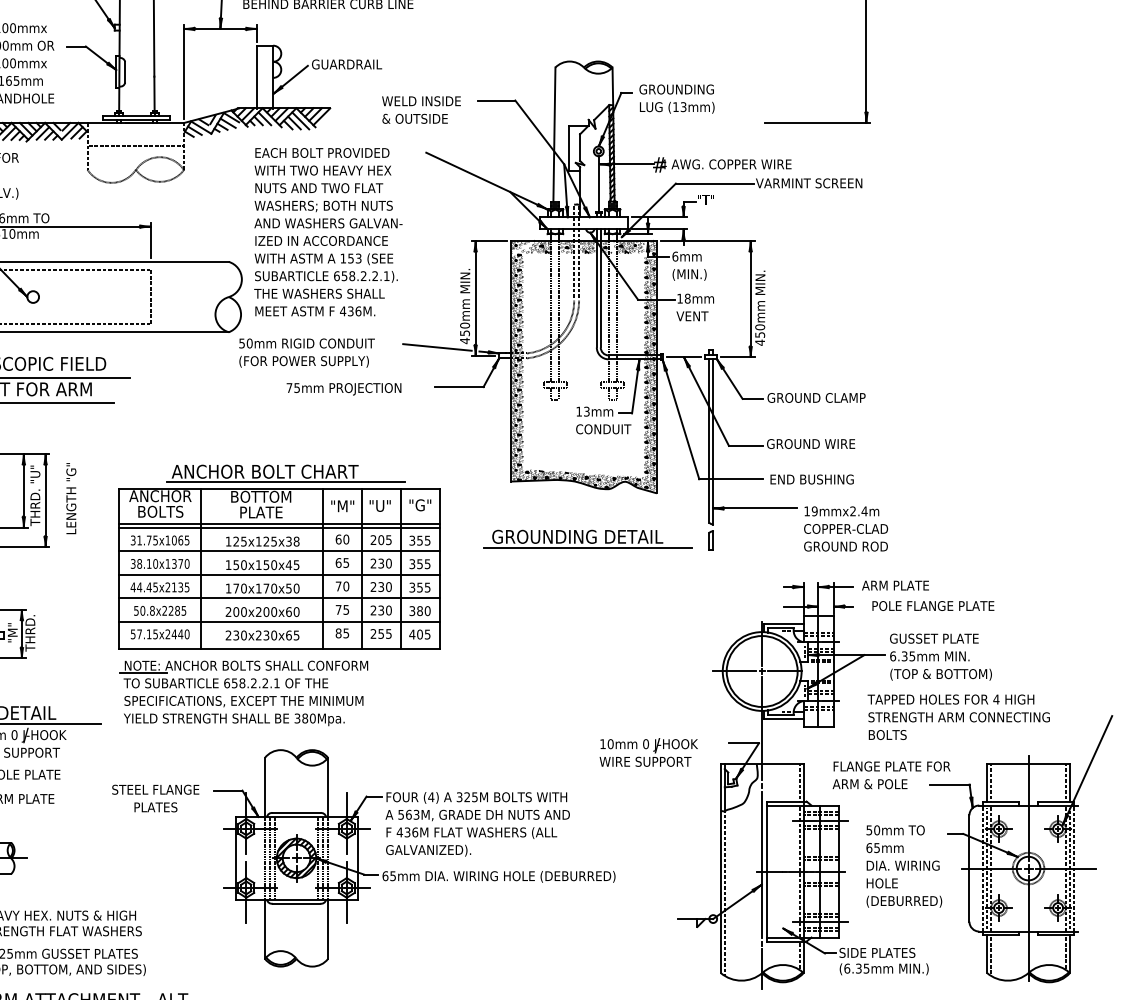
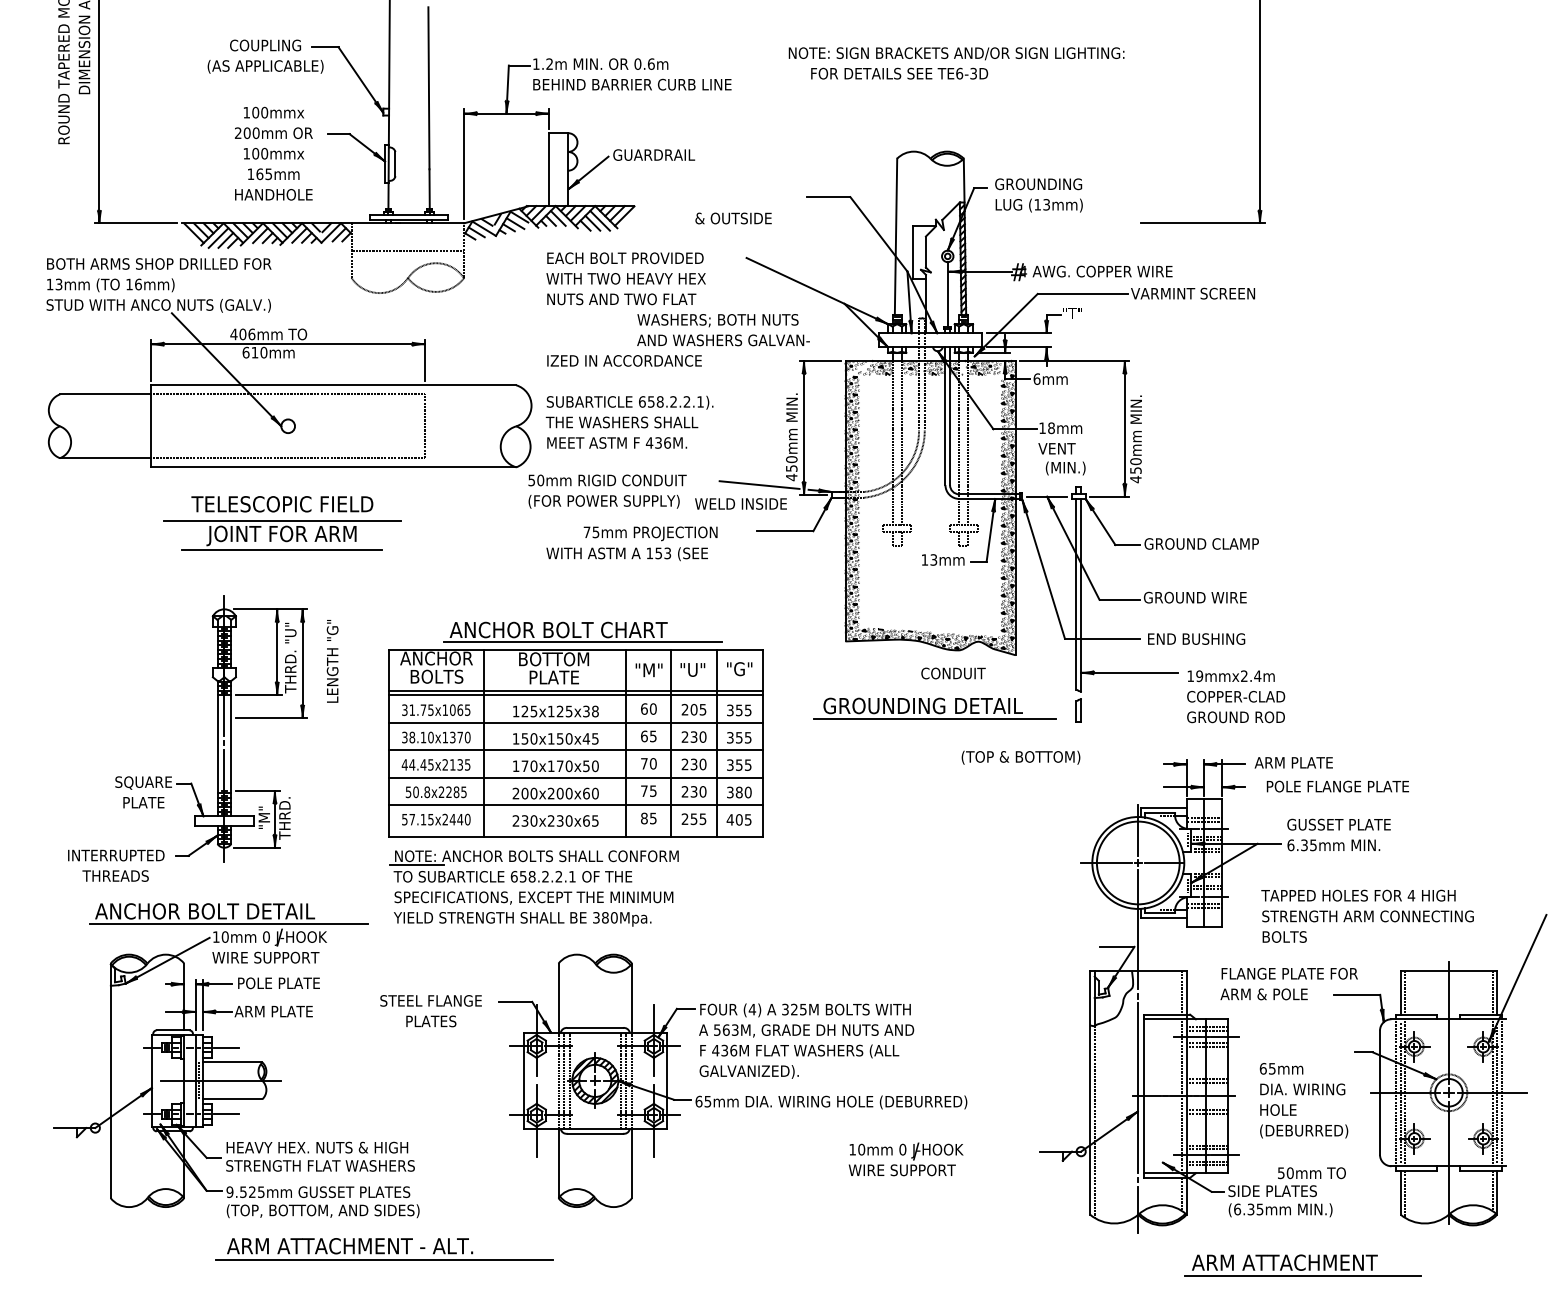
text: (421, 100) -> (740, 503), moved
text: (328, 214) -> (723, 330), moved
text: (323, 259) -> (626, 554), moved
text: (689, 274) -> (1065, 468), moved
text: (603, 429) -> (953, 673), moved
text: (940, 674) -> (1020, 757), moved
text: (648, 752) -> (905, 1159), moved
text: (895, 830) -> (1311, 1173), moved

